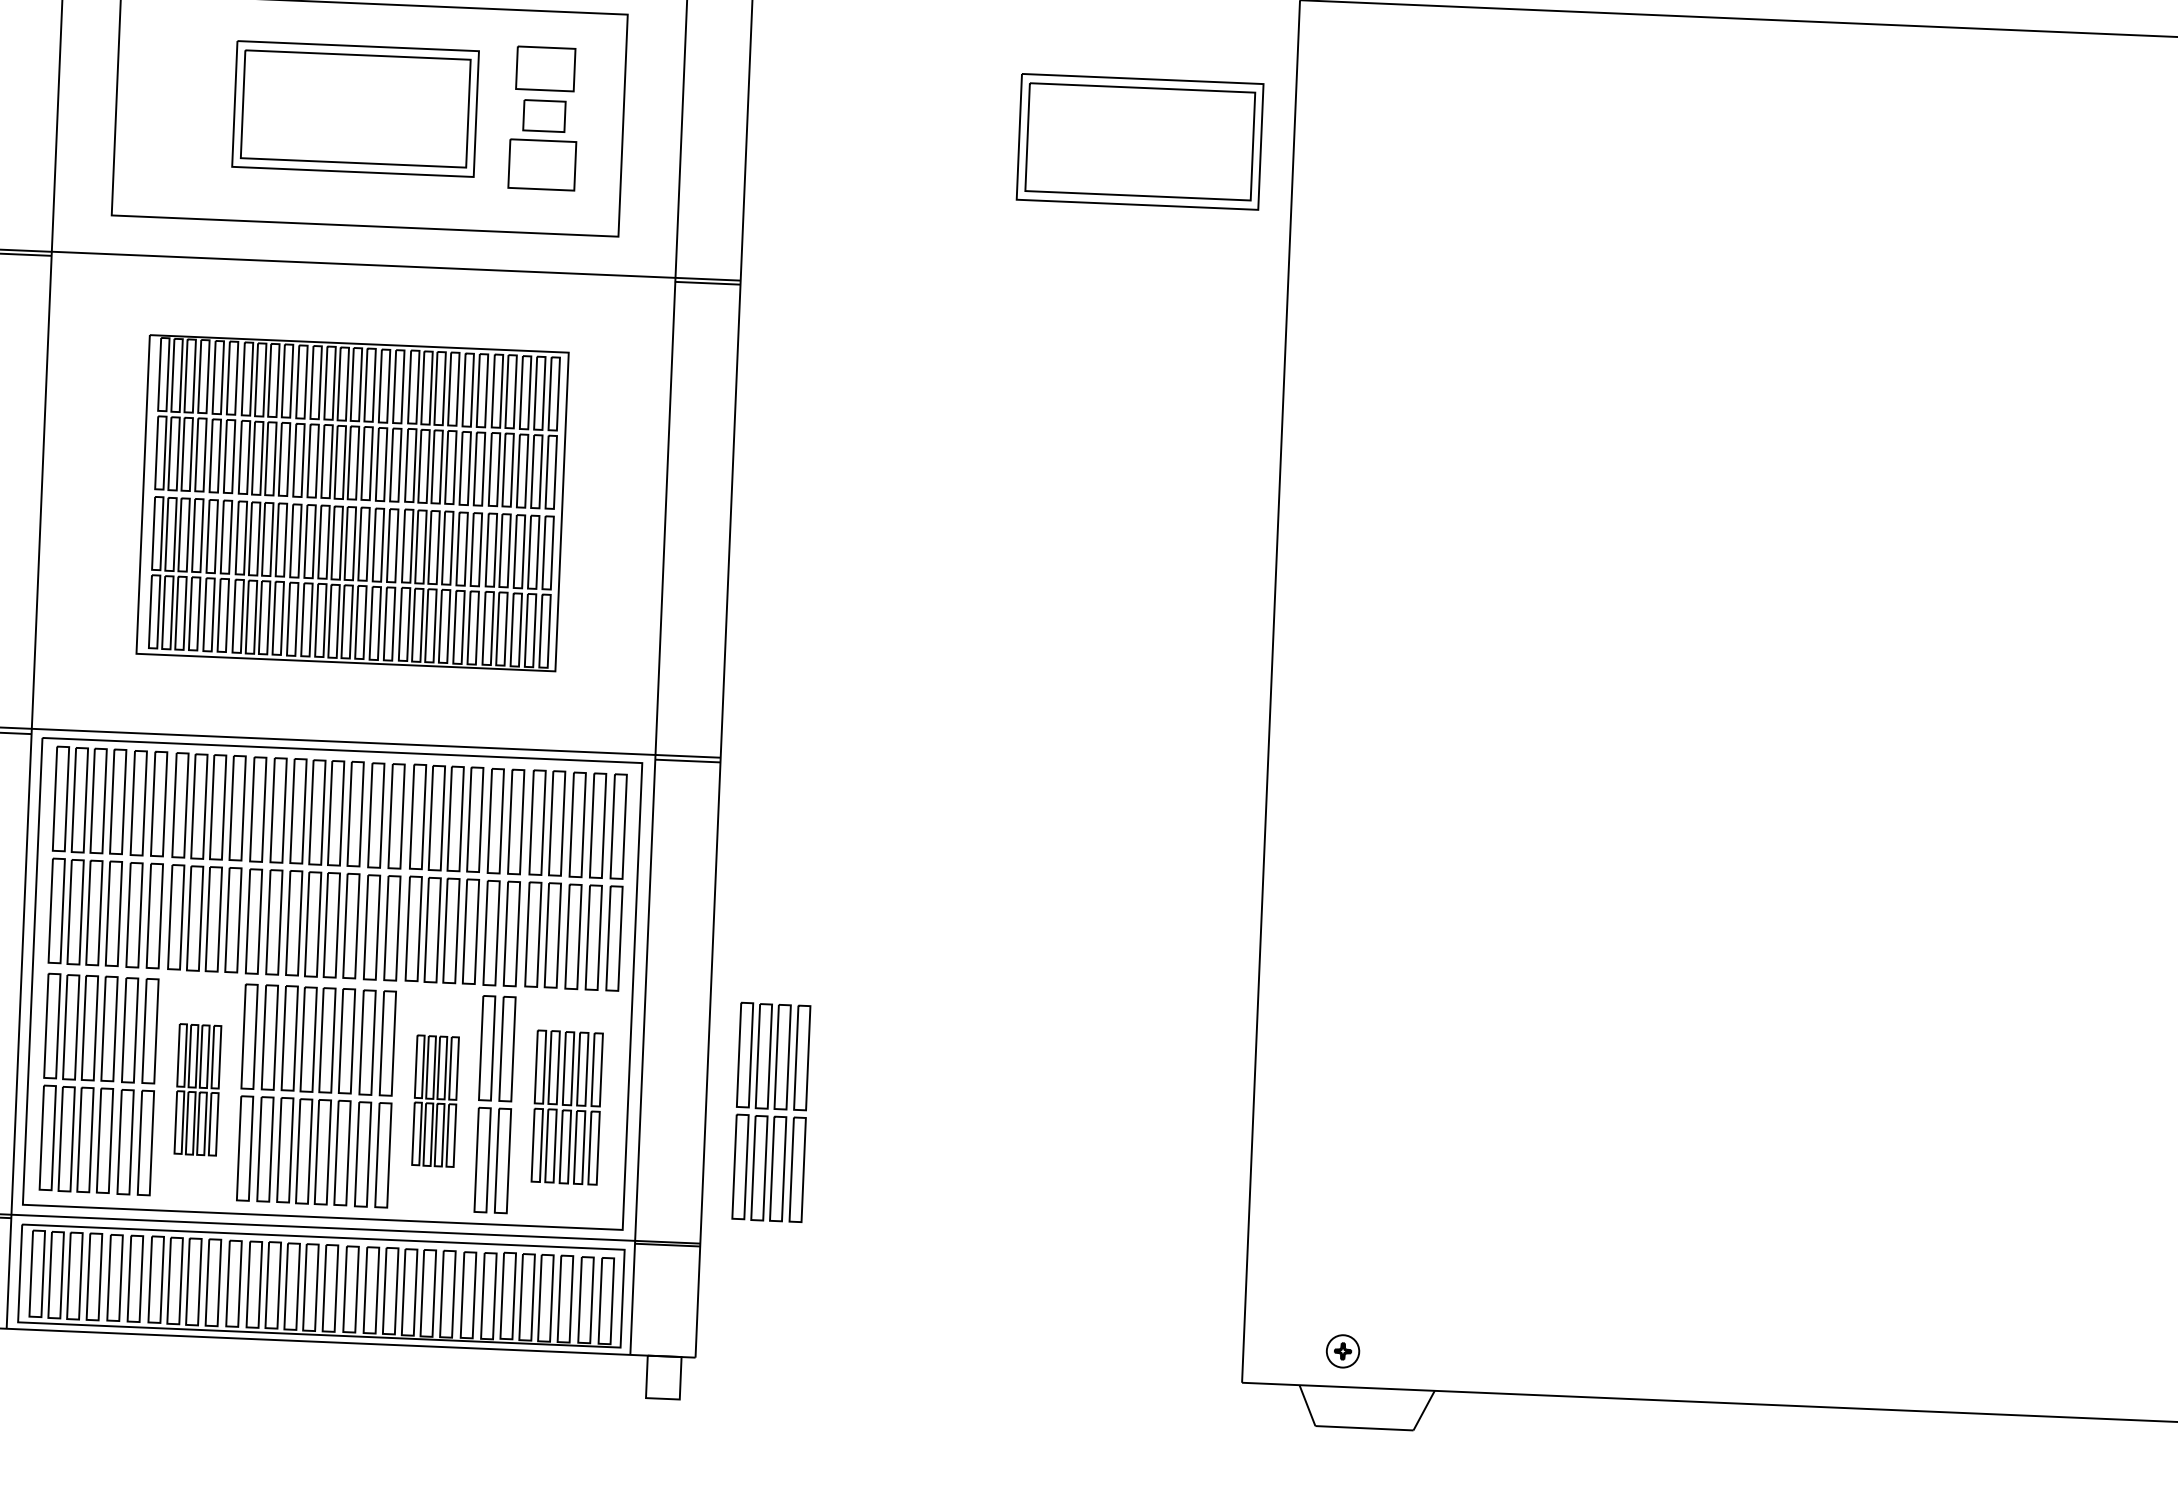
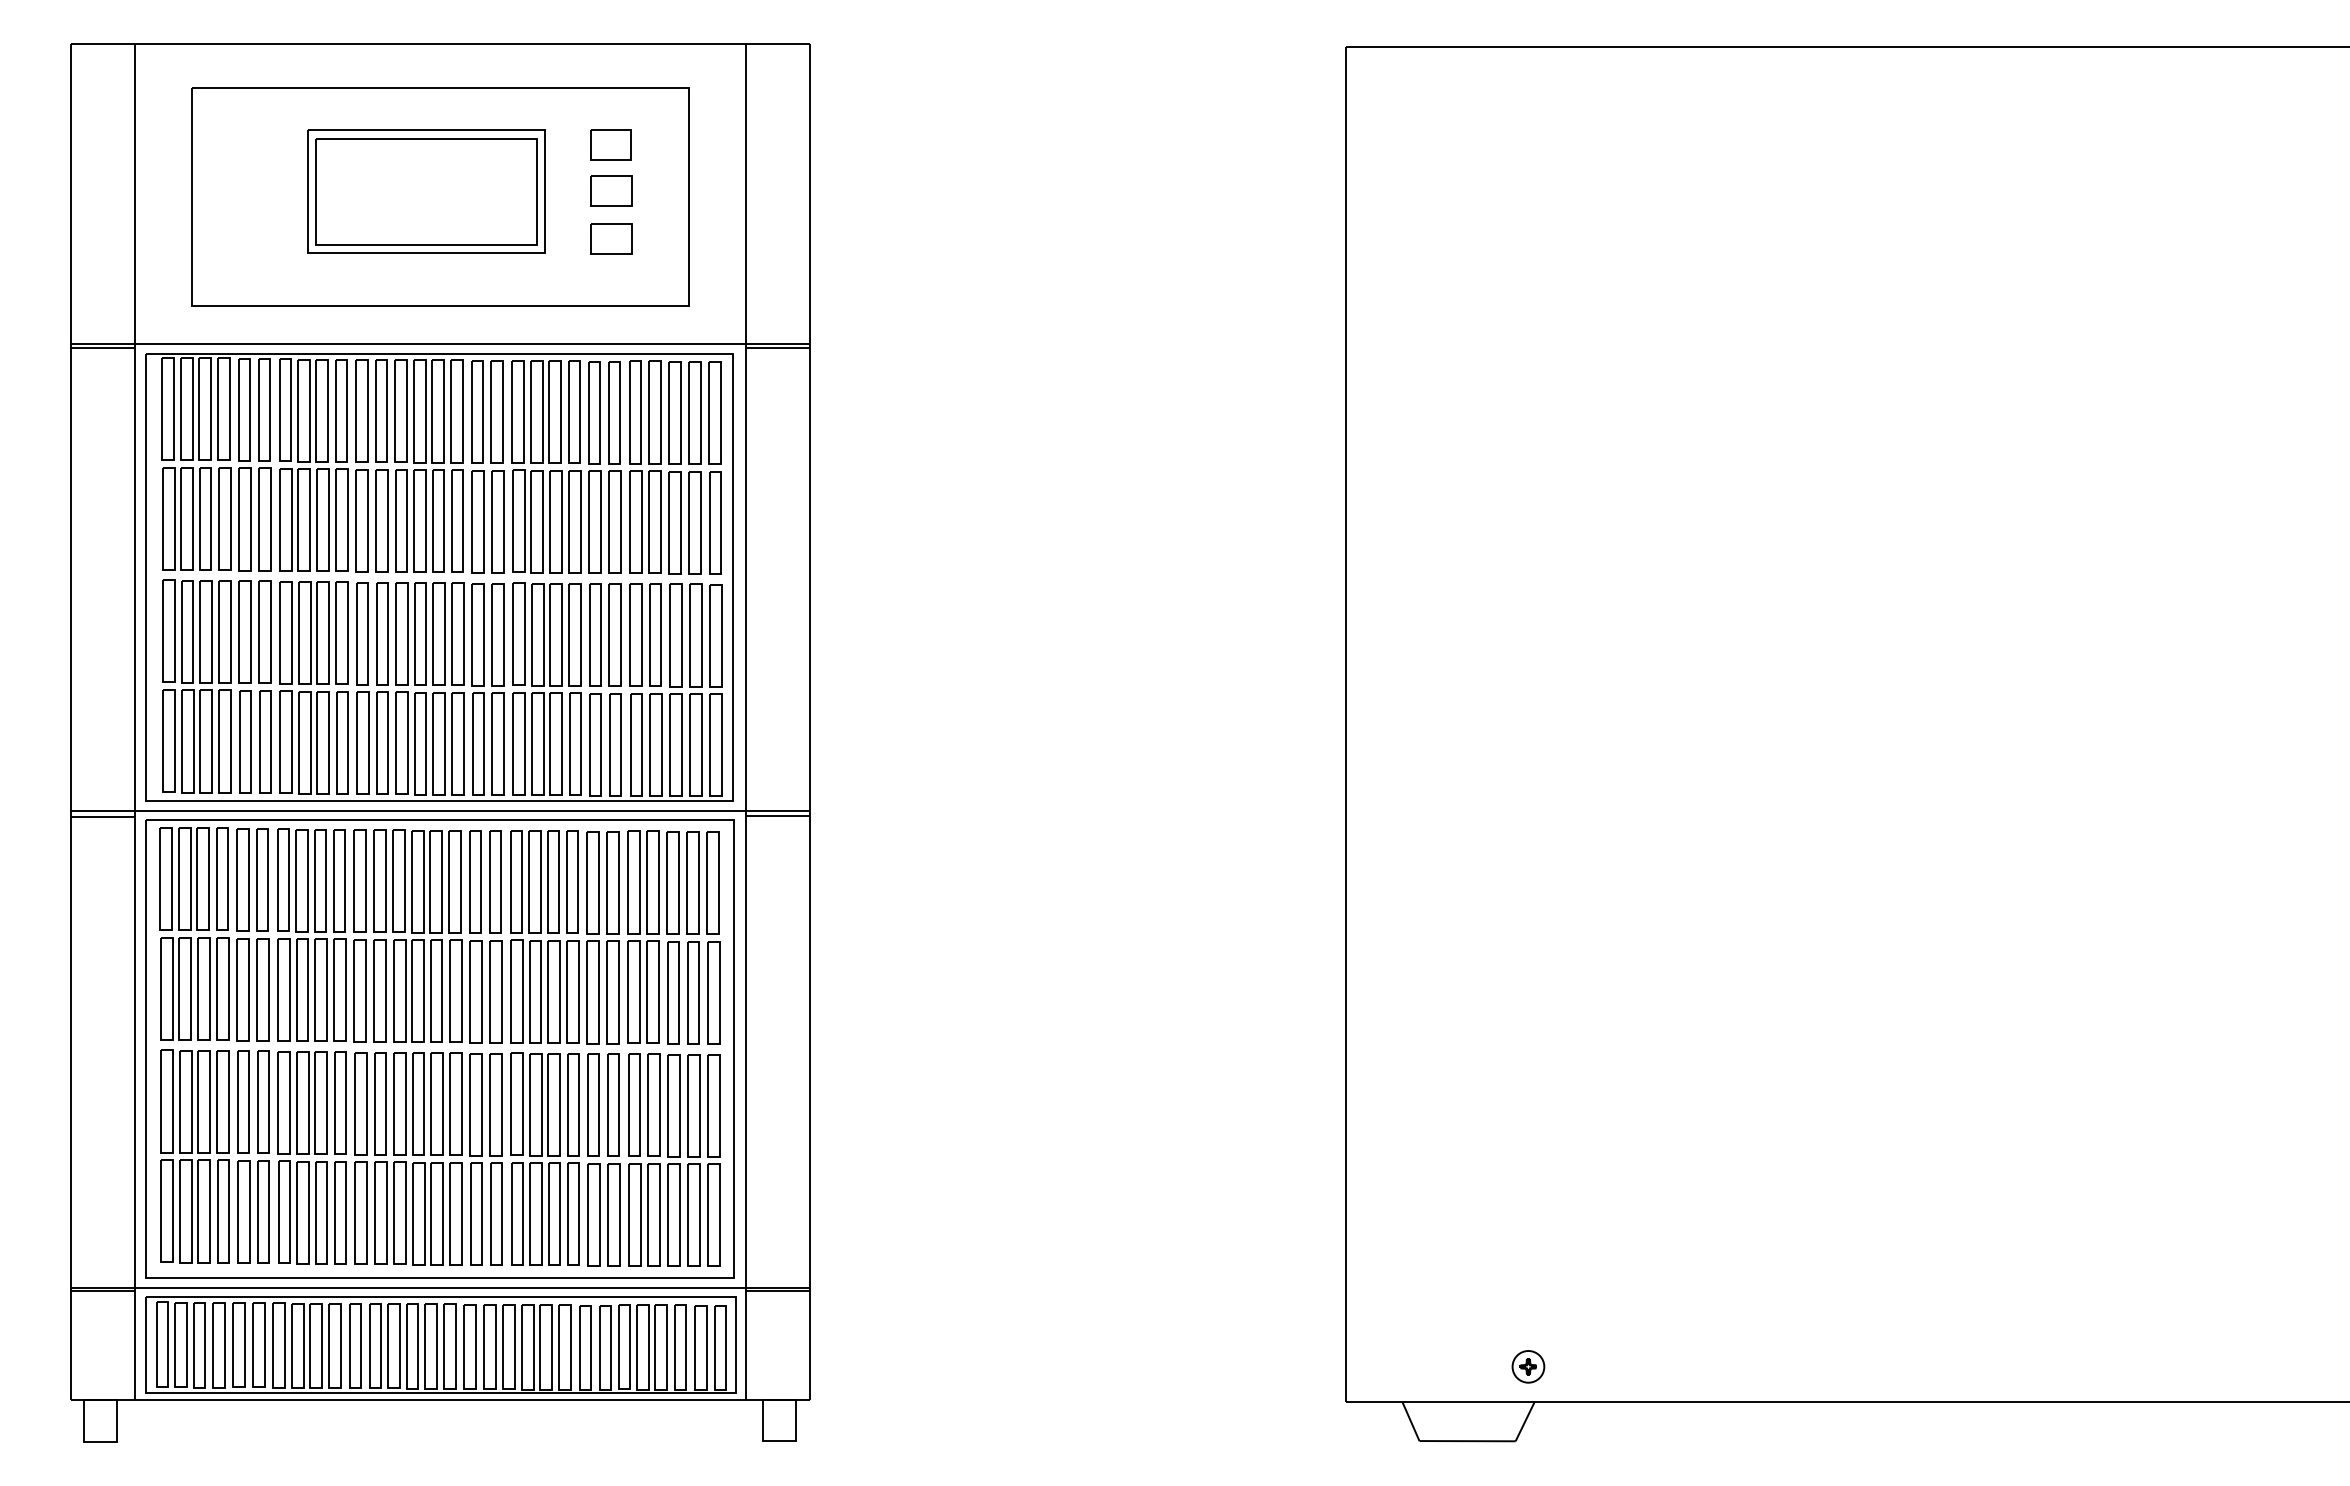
part: (545, 68) -> (610, 144), size x0.71
part: (1140, 141) -> (1195, 191), removed
part: (542, 164) -> (611, 238), size x0.62
part: (352, 503) -> (439, 577), size x1.43
part: (197, 1089) -> (311, 1157), size x1.67
part: (434, 1100) -> (544, 1158), size x1.67
part: (567, 1106) -> (674, 1159), size x1.43
part: (770, 1112) -> (873, 1156), removed
part: (1343, 1351) -> (1528, 1366), moved

